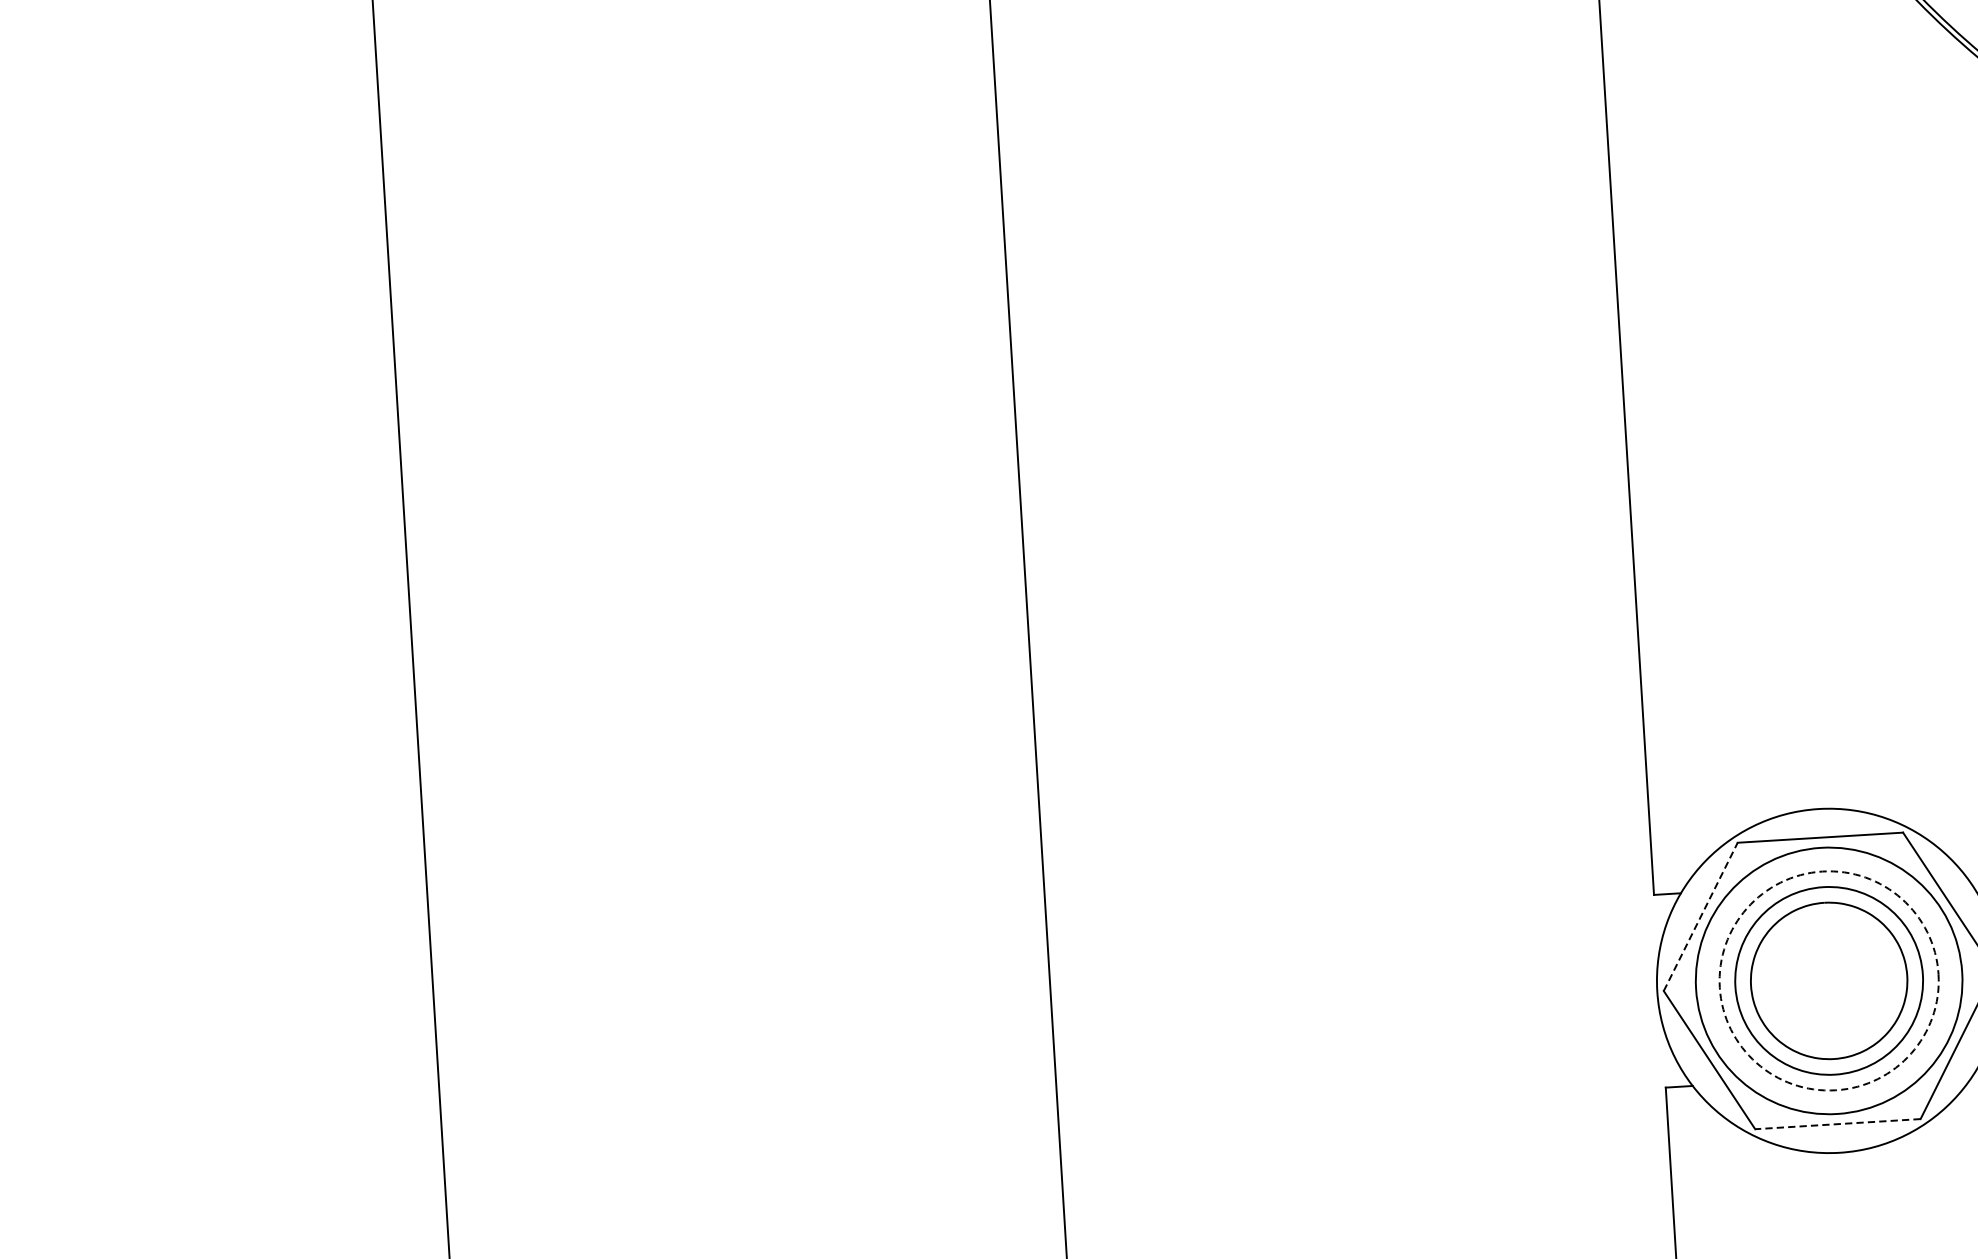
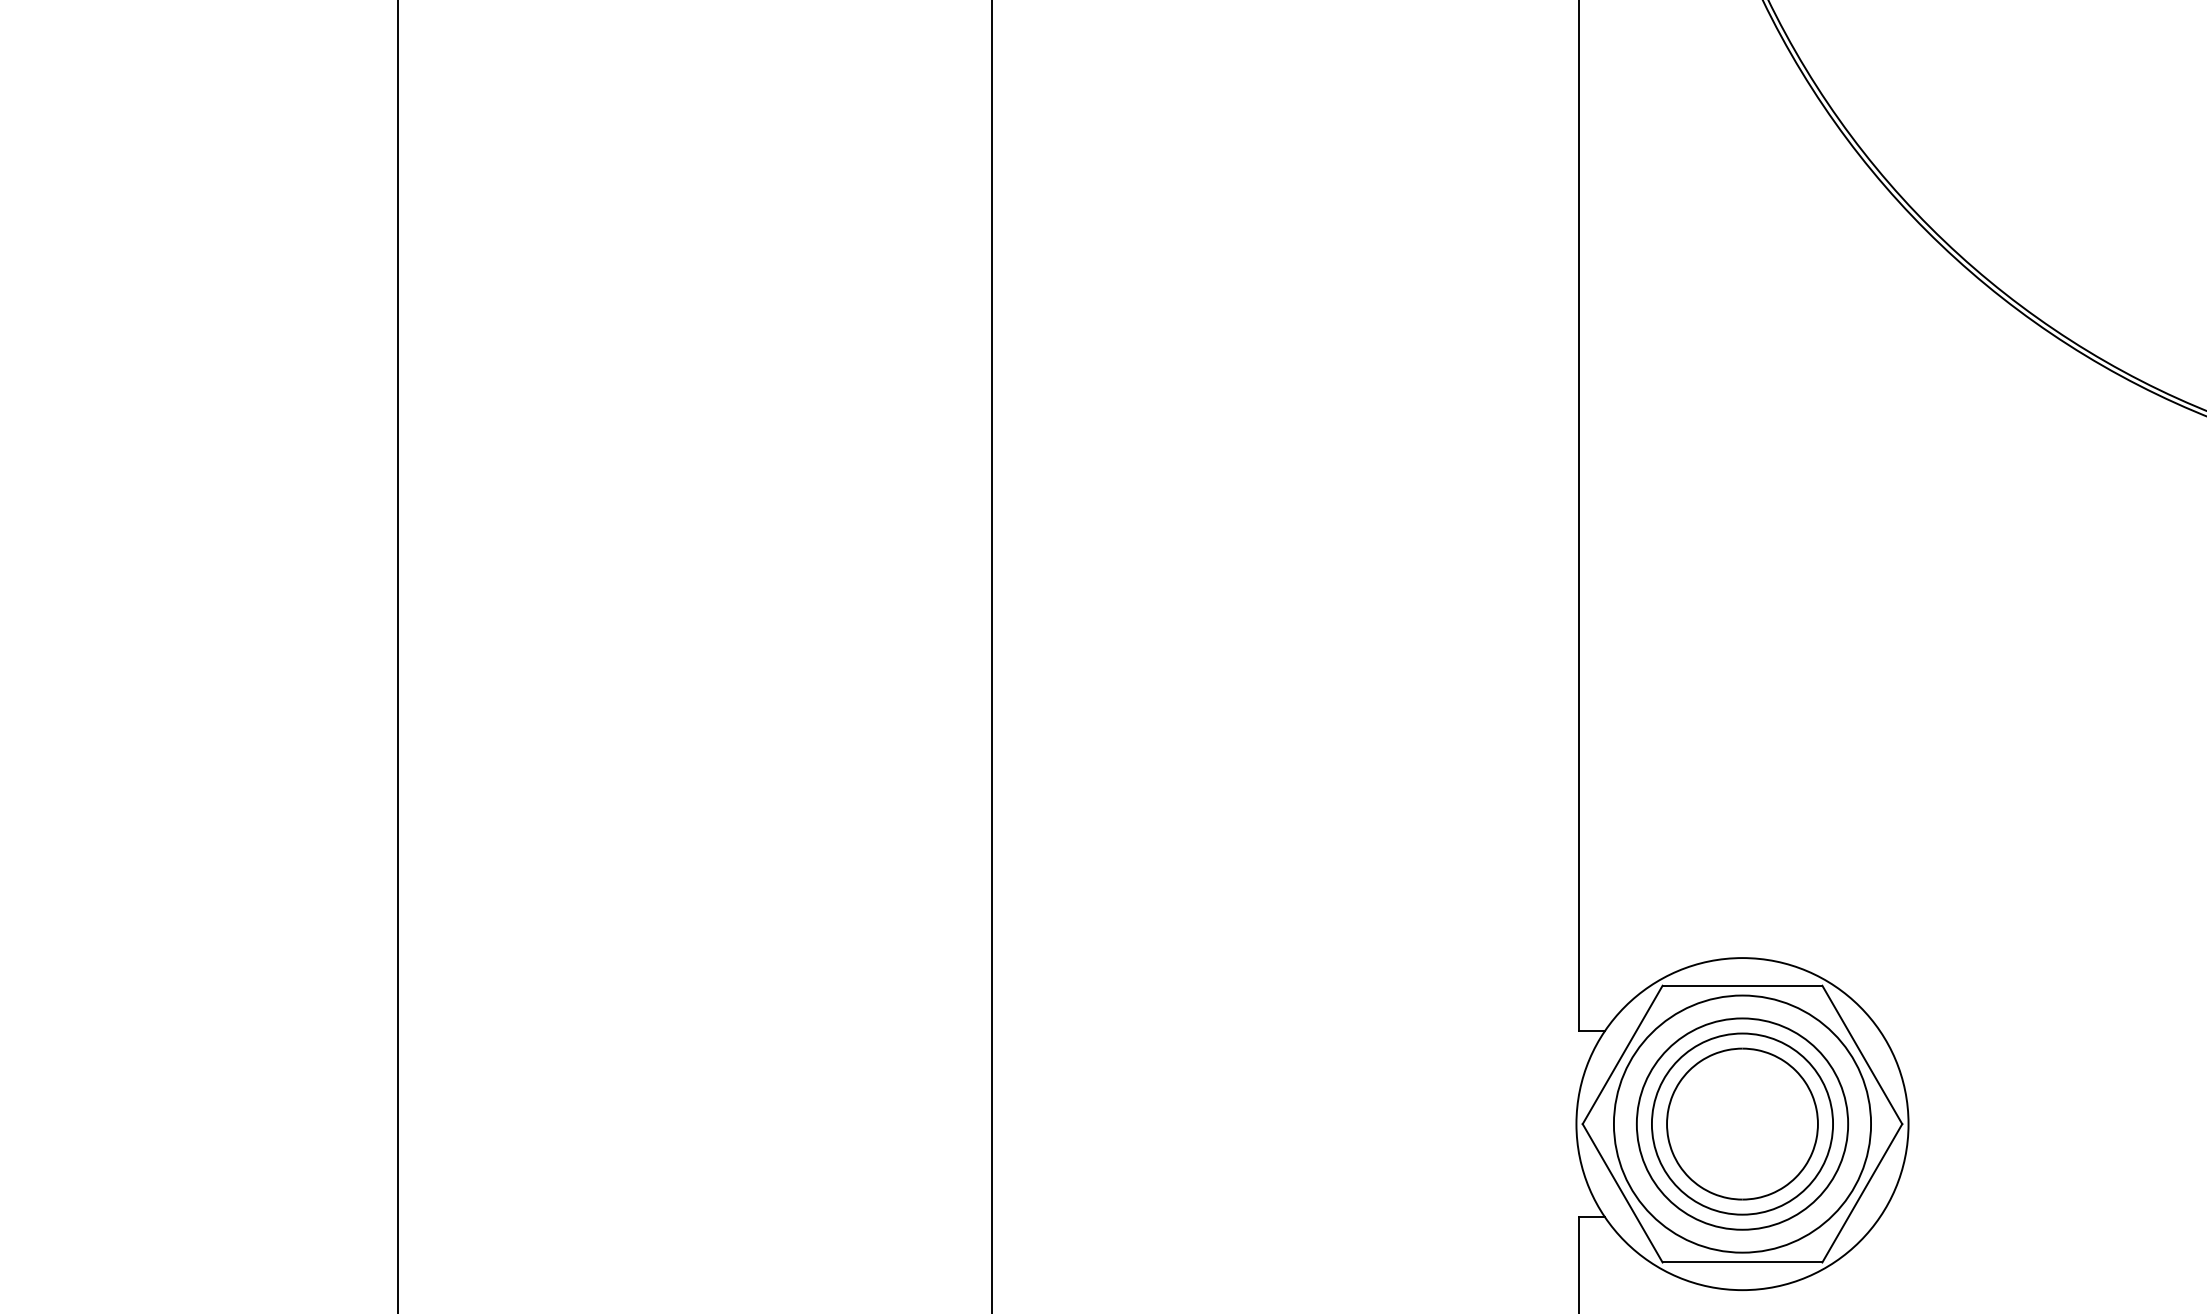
line: (1700, 916) -> (1622, 1054), dashed -> solid
circle: (1829, 980) -> (1742, 1123), dashed -> solid
line: (1837, 1124) -> (1742, 1262), dashed -> solid

